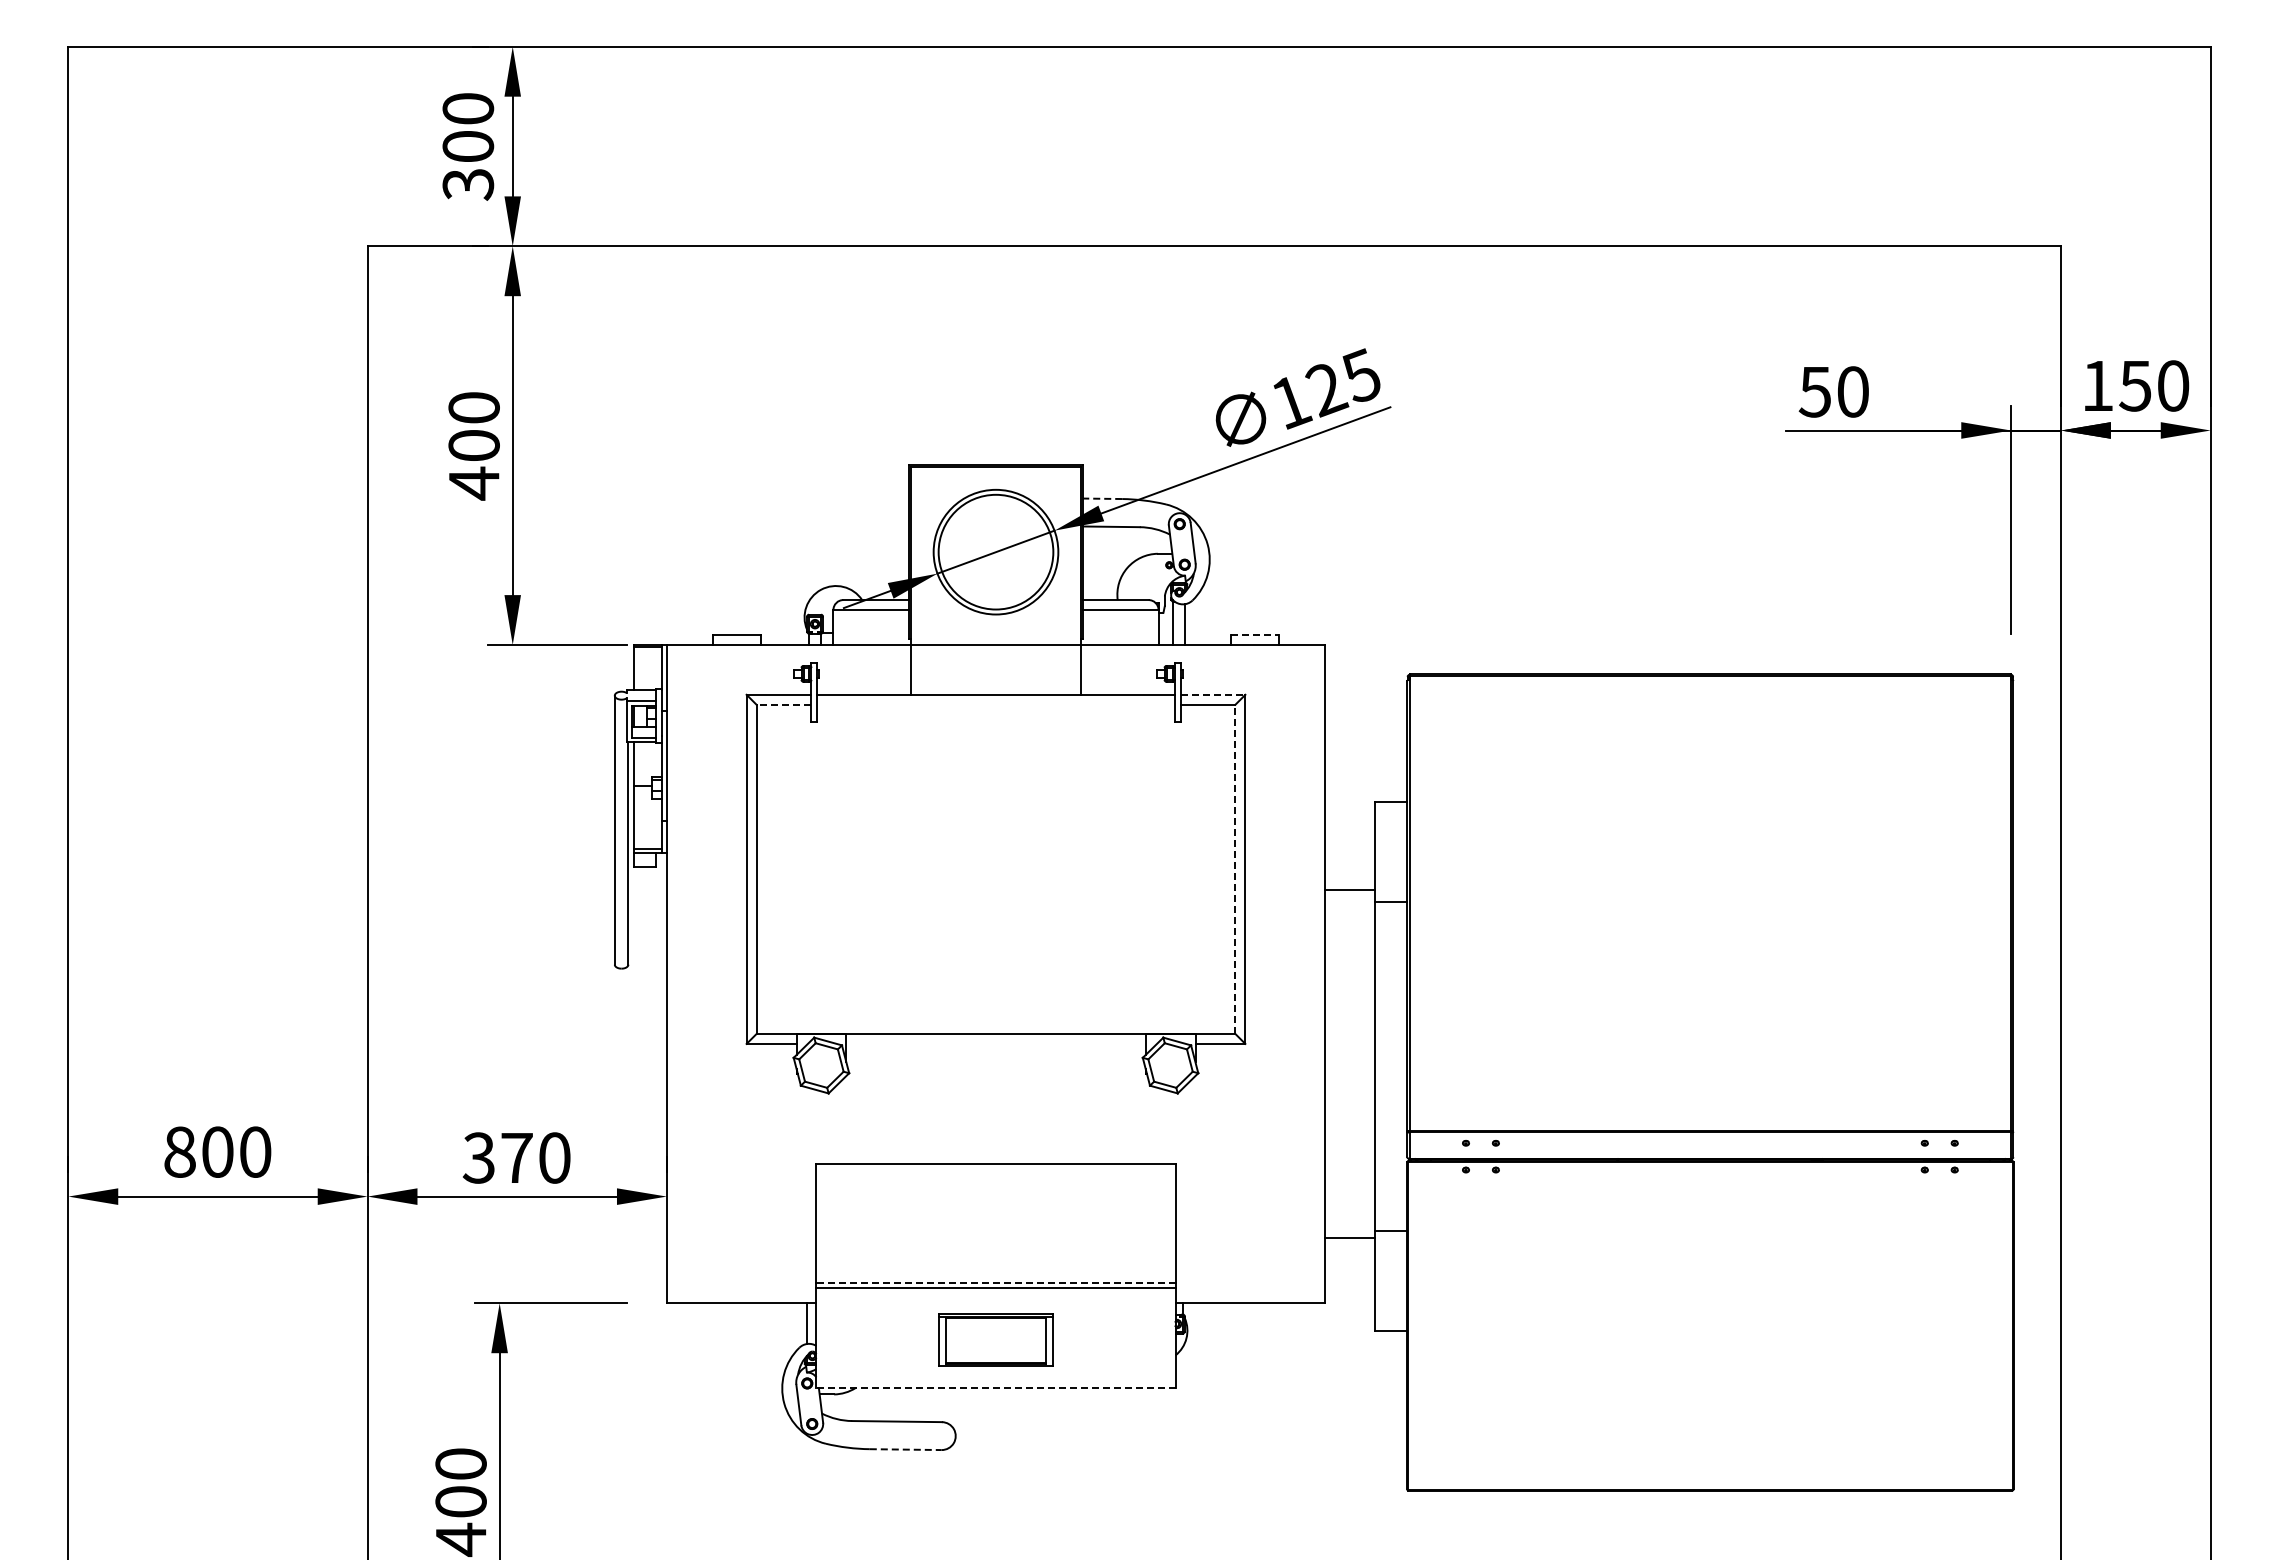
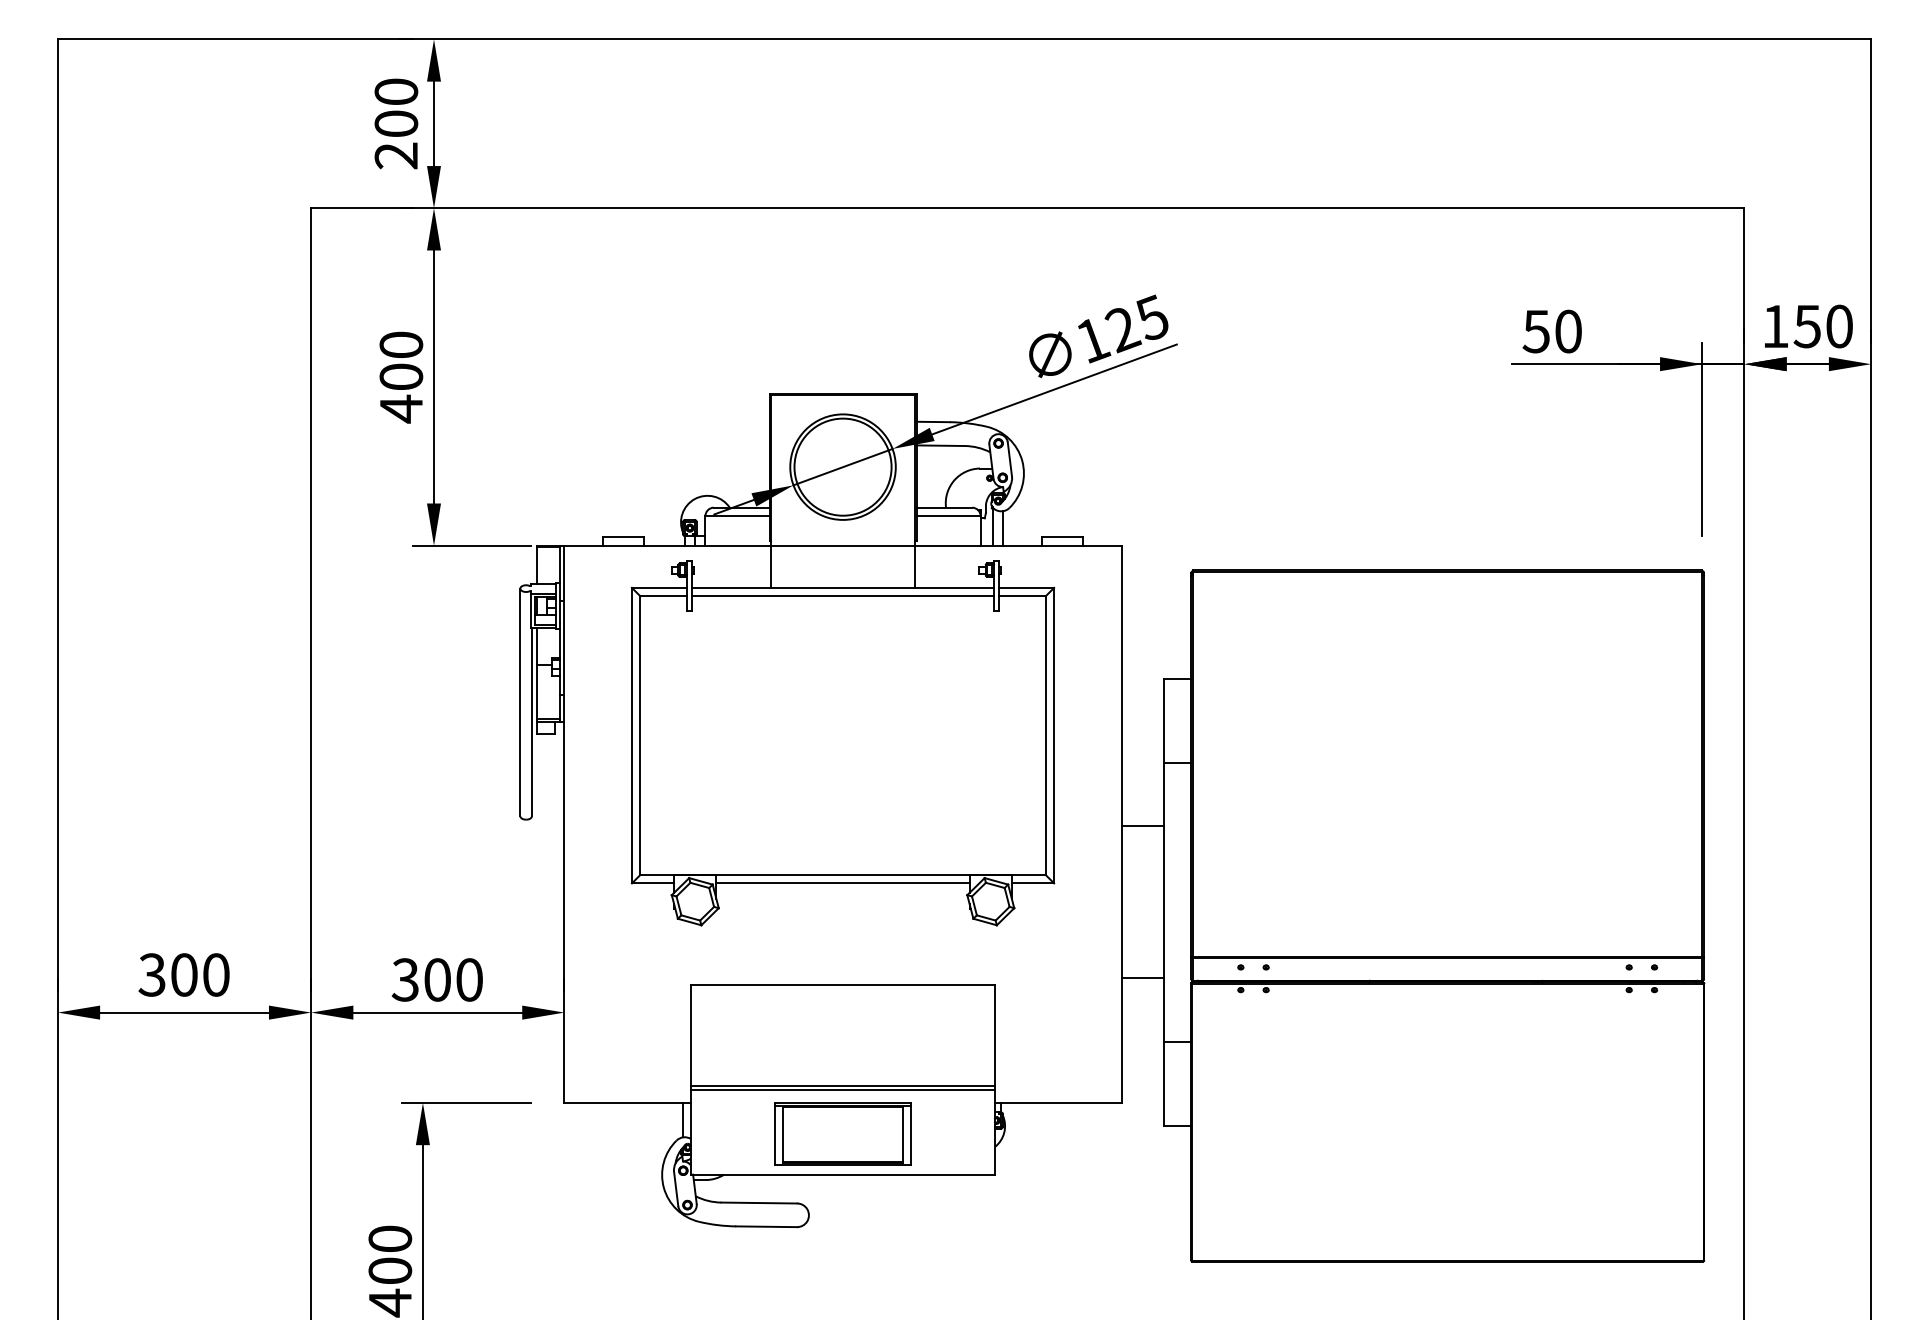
text: (468, 184) -> (396, 155), 300 -> 200
line: (1102, 498) -> (933, 421), dashed -> solid
line: (1255, 634) -> (1062, 536), dashed -> solid
line: (1213, 694) -> (1027, 587), dashed -> solid
line: (783, 704) -> (663, 596), dashed -> solid
line: (995, 704) -> (842, 596), added
line: (1235, 869) -> (1045, 735), dashed -> solid
line: (1350, 889) -> (1143, 826), moved
line: (995, 1043) -> (842, 883), added
text: (179, 1151) -> (151, 974), 800 -> 300
text: (516, 1157) -> (437, 979), 370 -> 300
line: (1350, 1238) -> (1143, 978), moved
line: (996, 1283) -> (843, 1086), dashed -> solid
part: (995, 1339) -> (842, 1133), size x1.43
line: (996, 1388) -> (843, 1175), dashed -> solid
line: (905, 1449) -> (766, 1226), dashed -> solid

